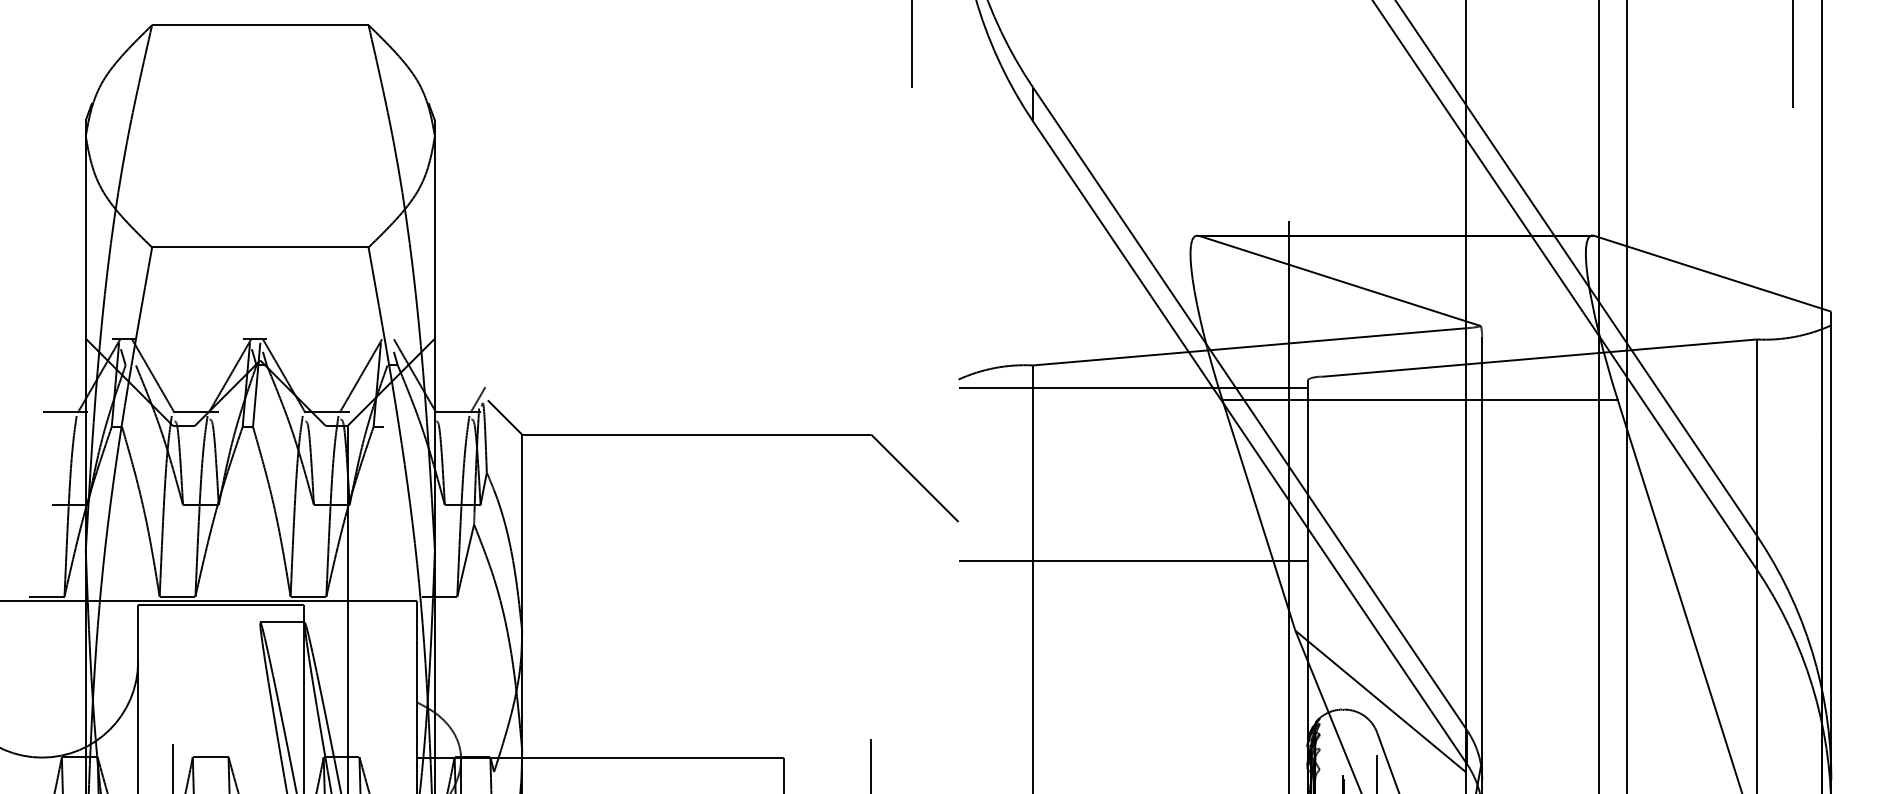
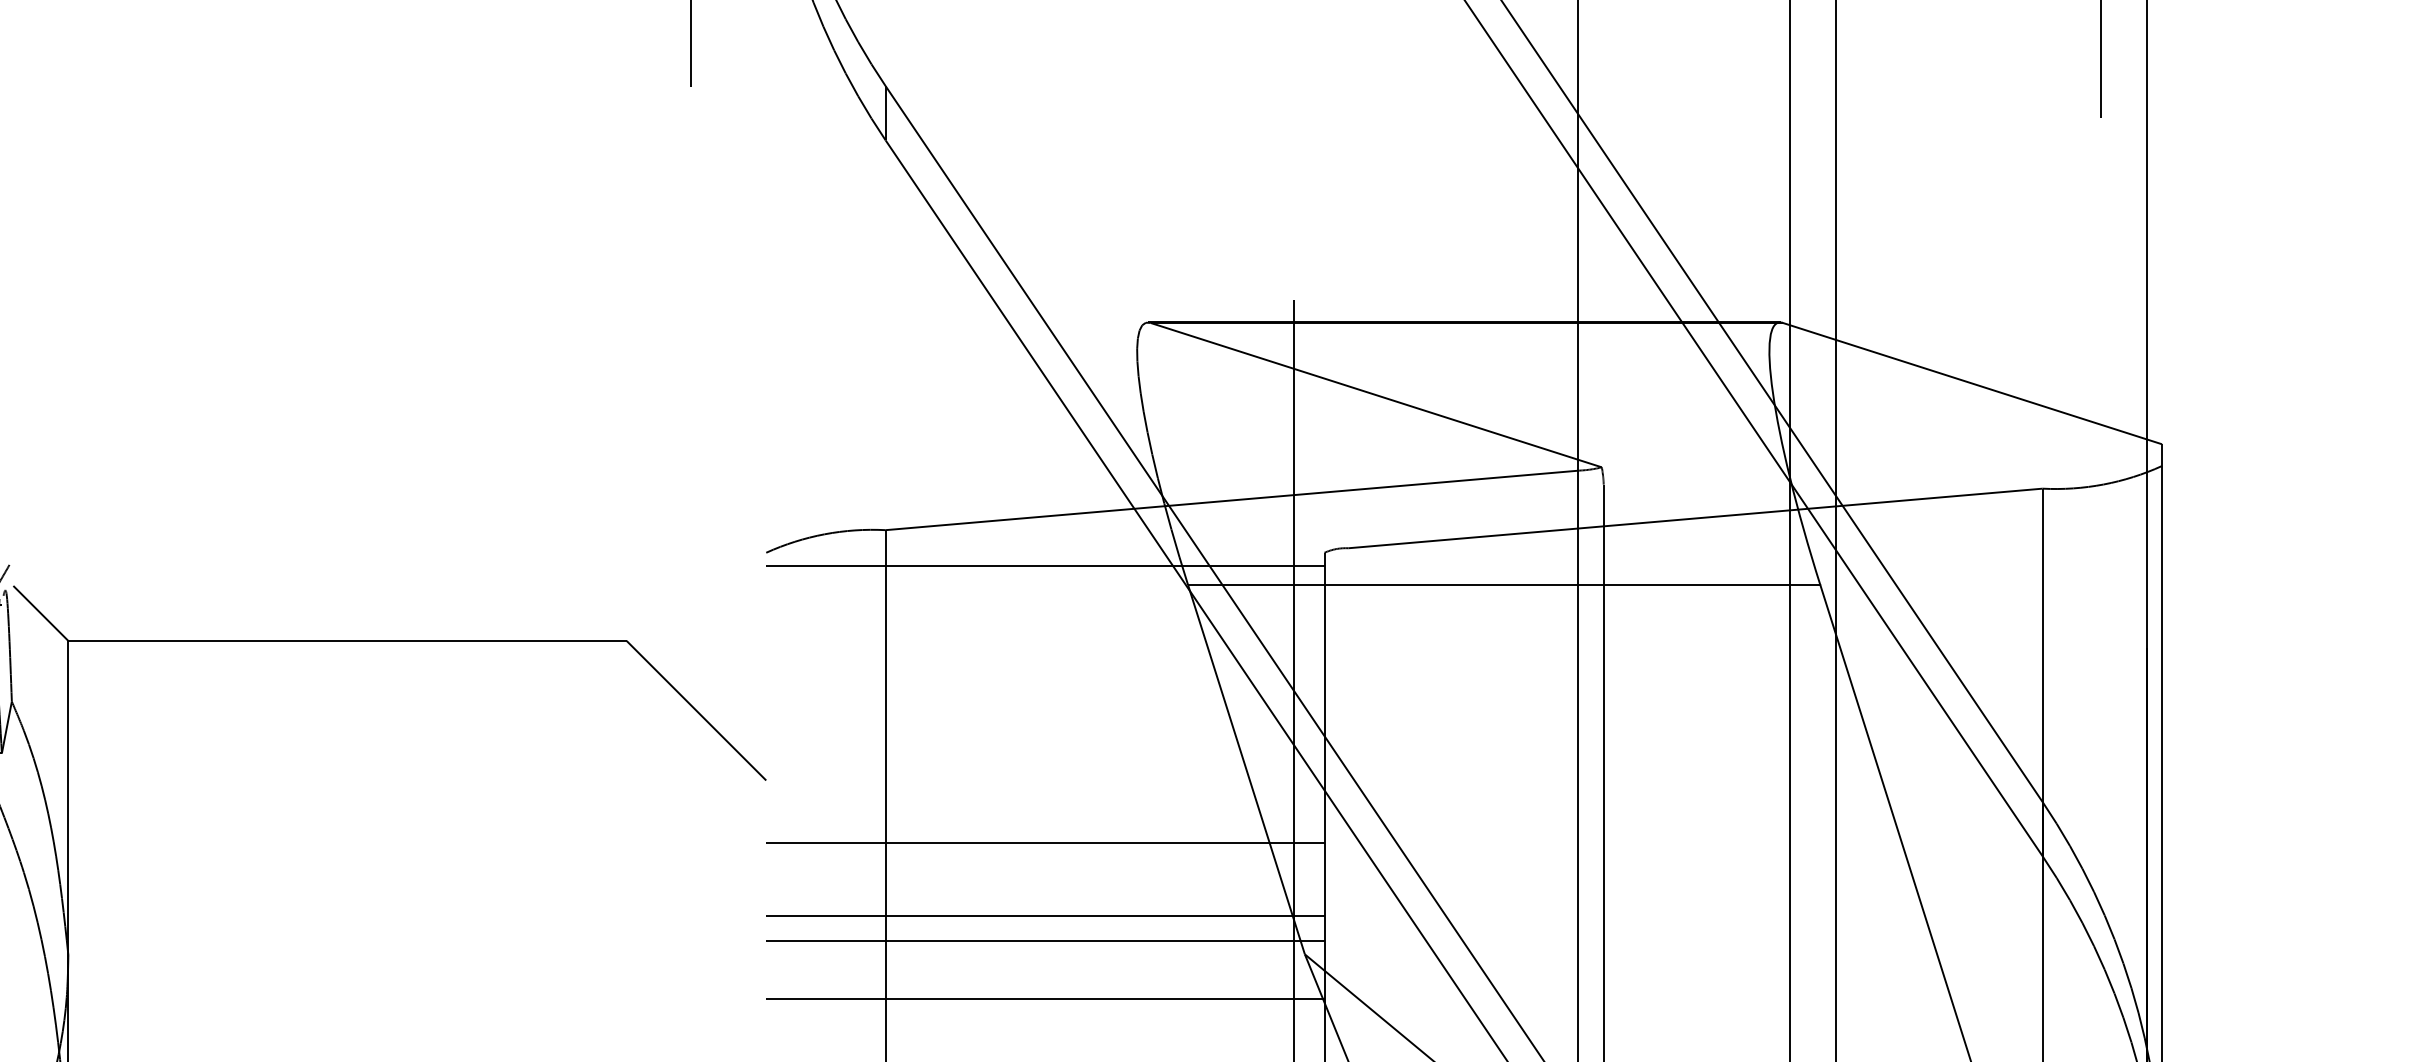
line: (1132, 606) -> (1044, 915), added
line: (1132, 622) -> (1044, 941), added
line: (1132, 658) -> (1044, 998), added

